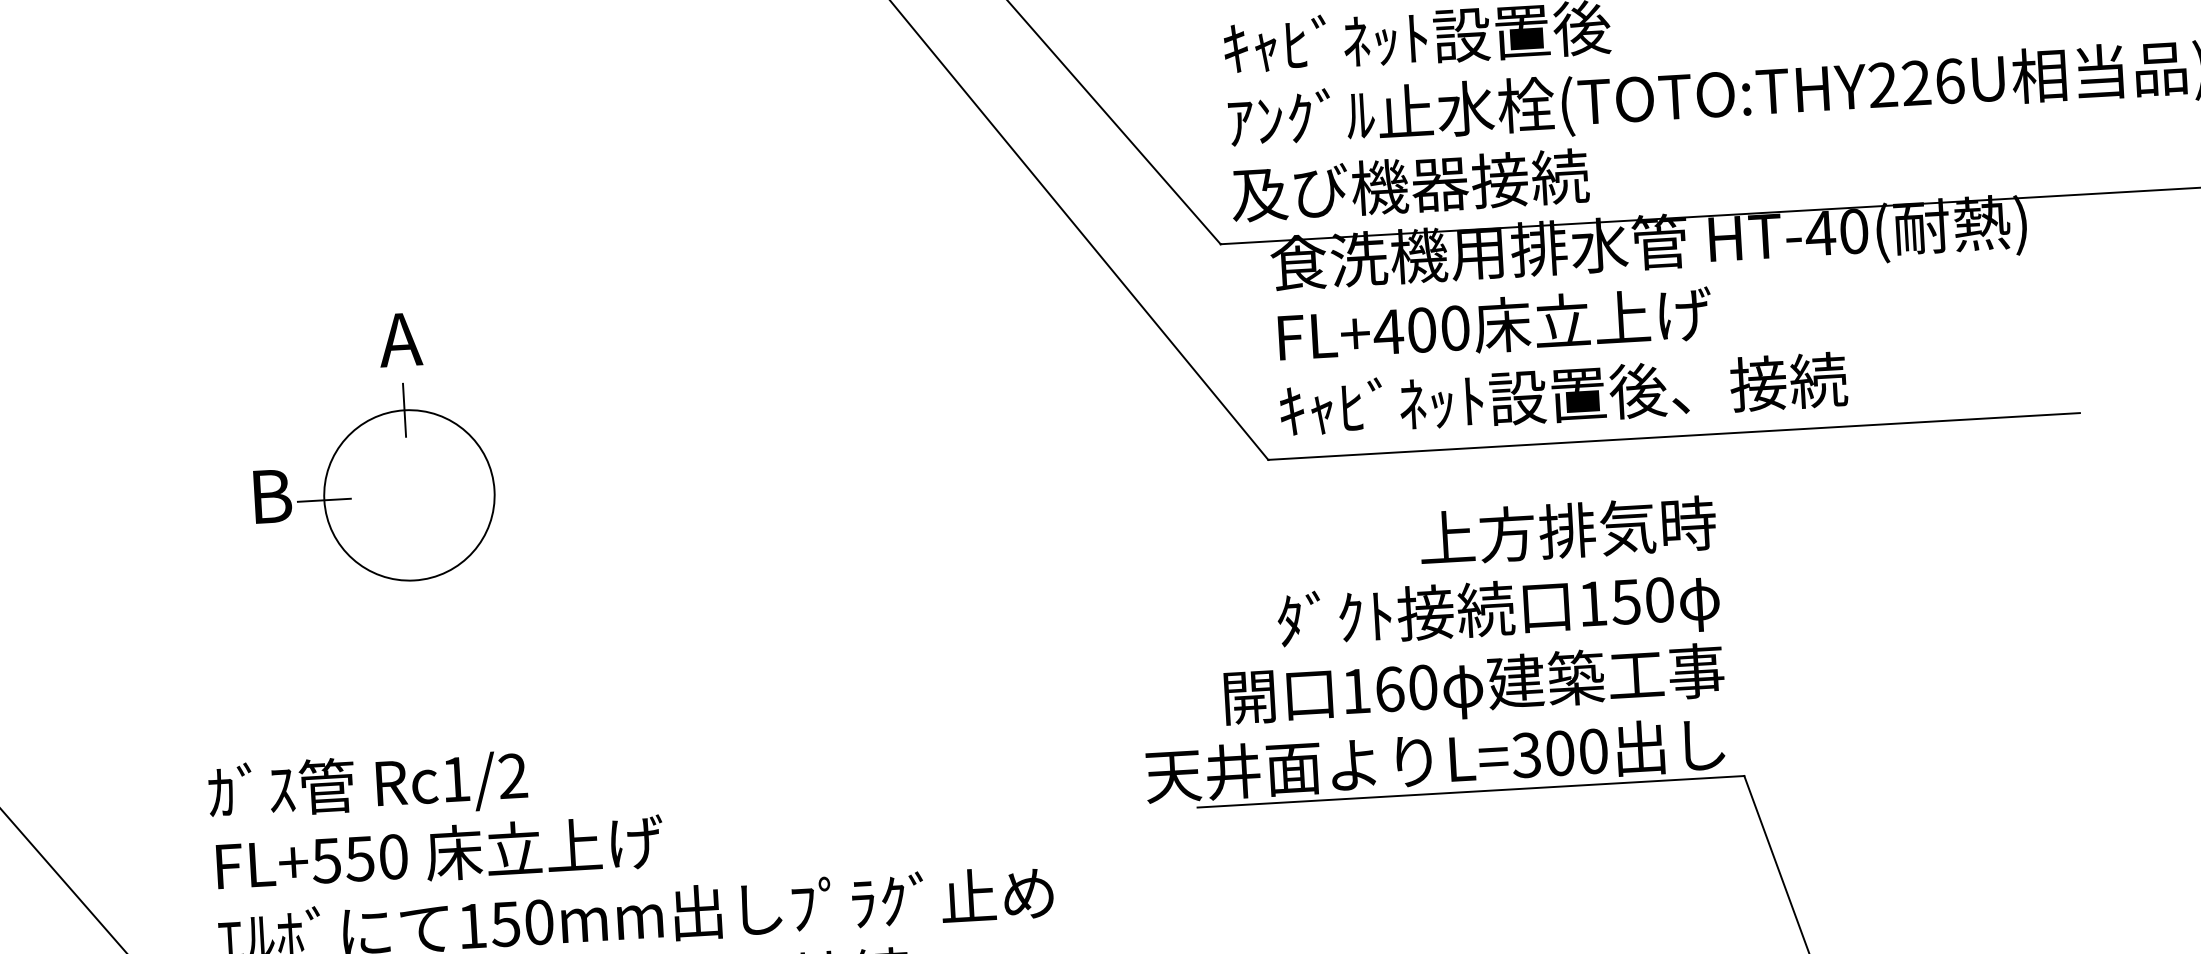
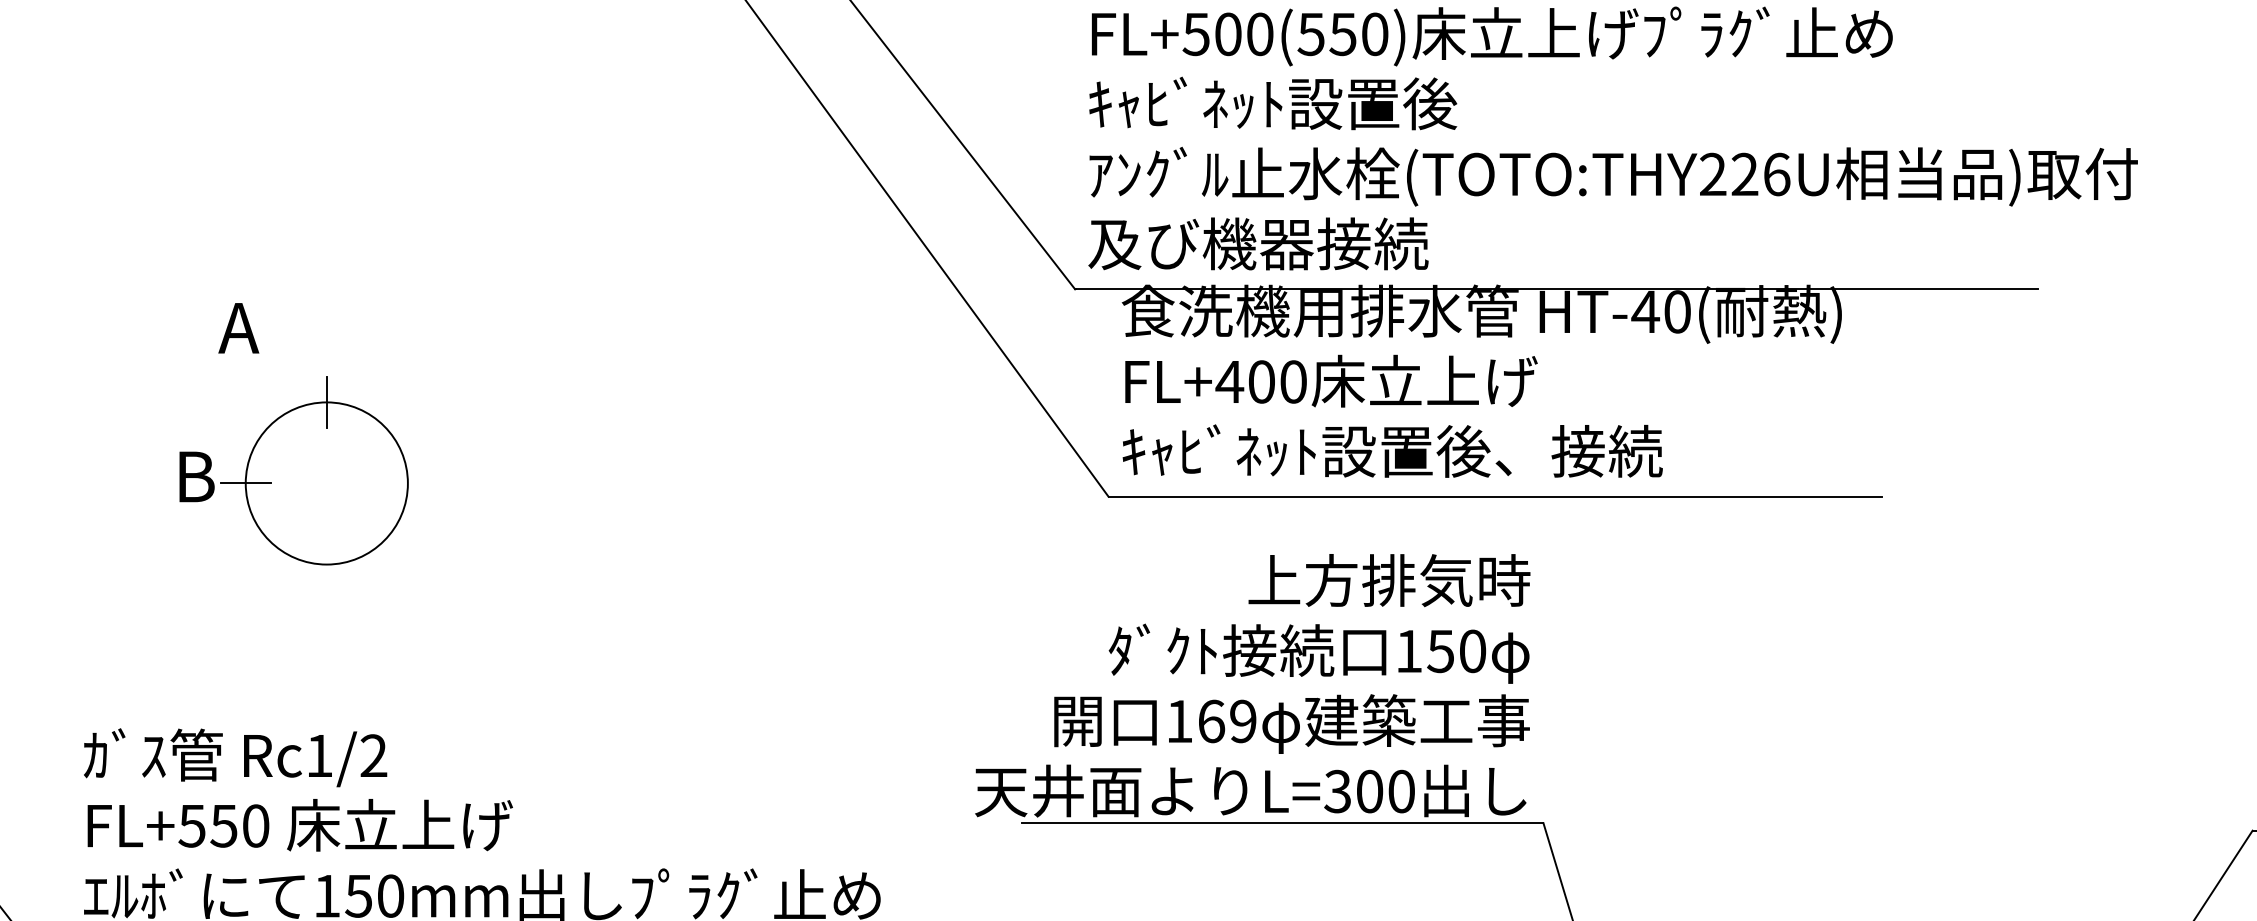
text: (400, 340) -> (238, 328), moved
part: (373, 483) -> (293, 470), moved
text: (1423, 687) -> (1243, 721), 160 -> 169

